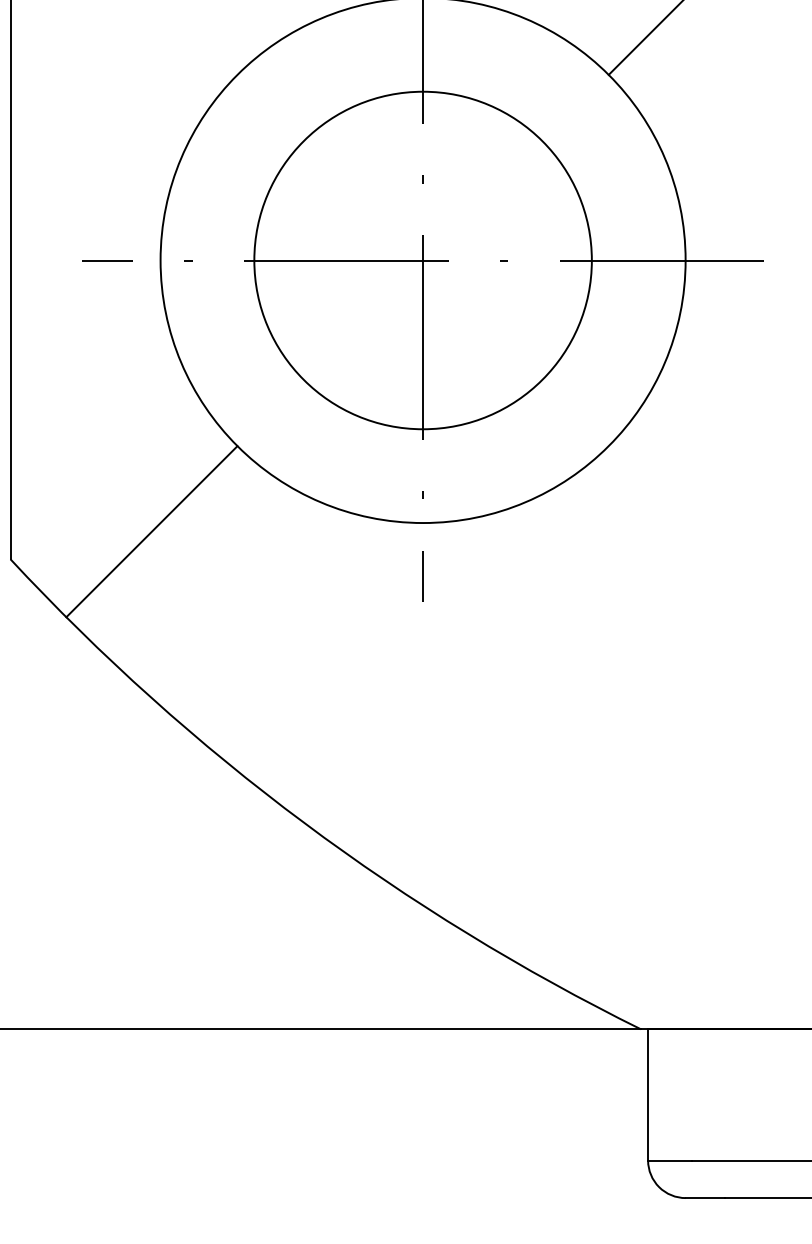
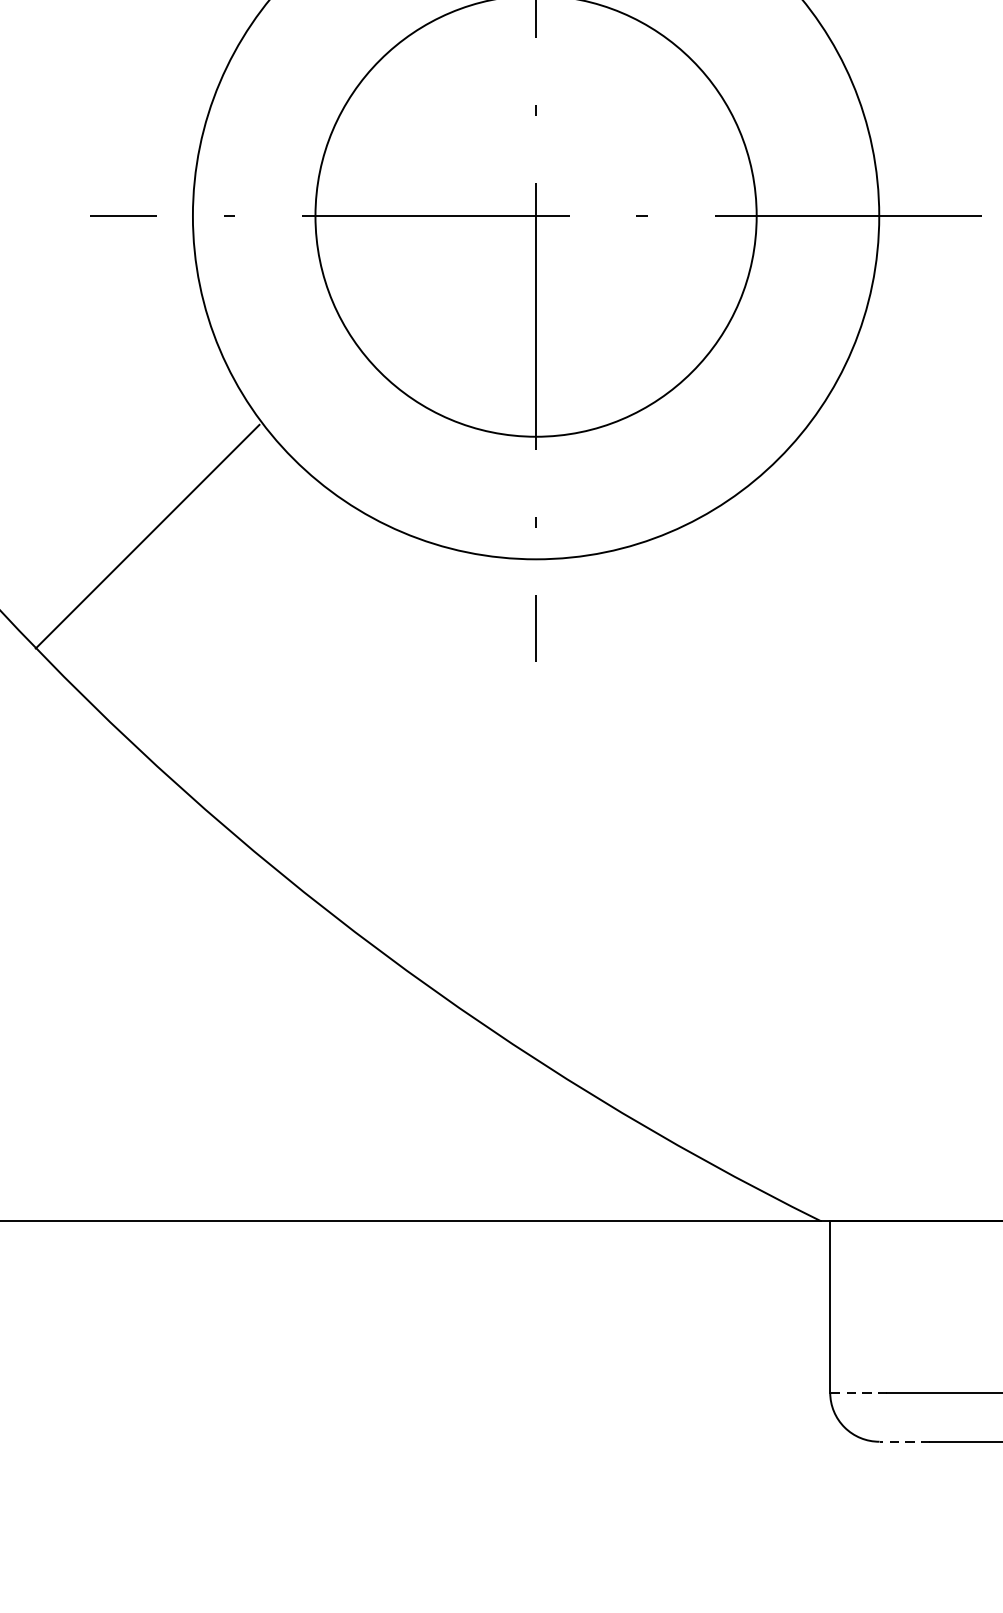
line: (151, 531) -> (147, 536), moved
line: (669, 1160) -> (858, 1392), solid -> dashed
line: (704, 1198) -> (903, 1442), solid -> dashed

